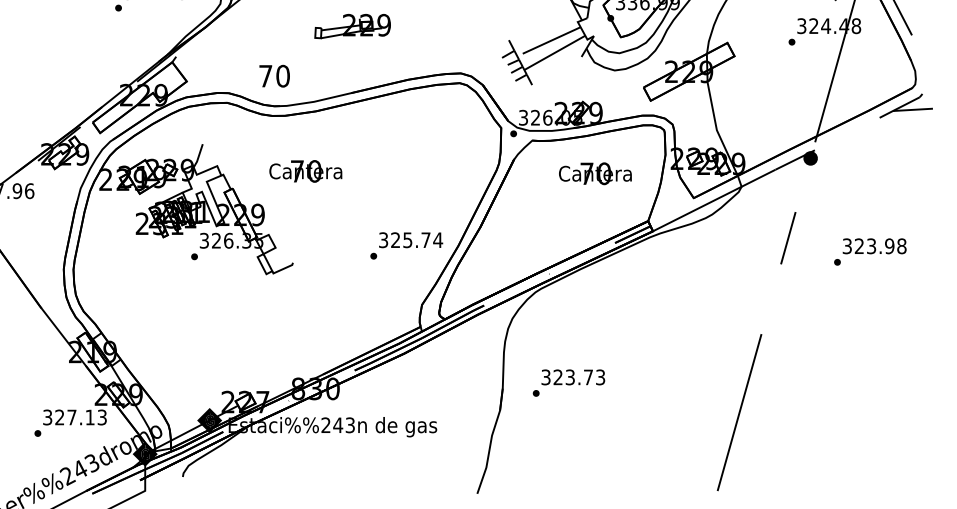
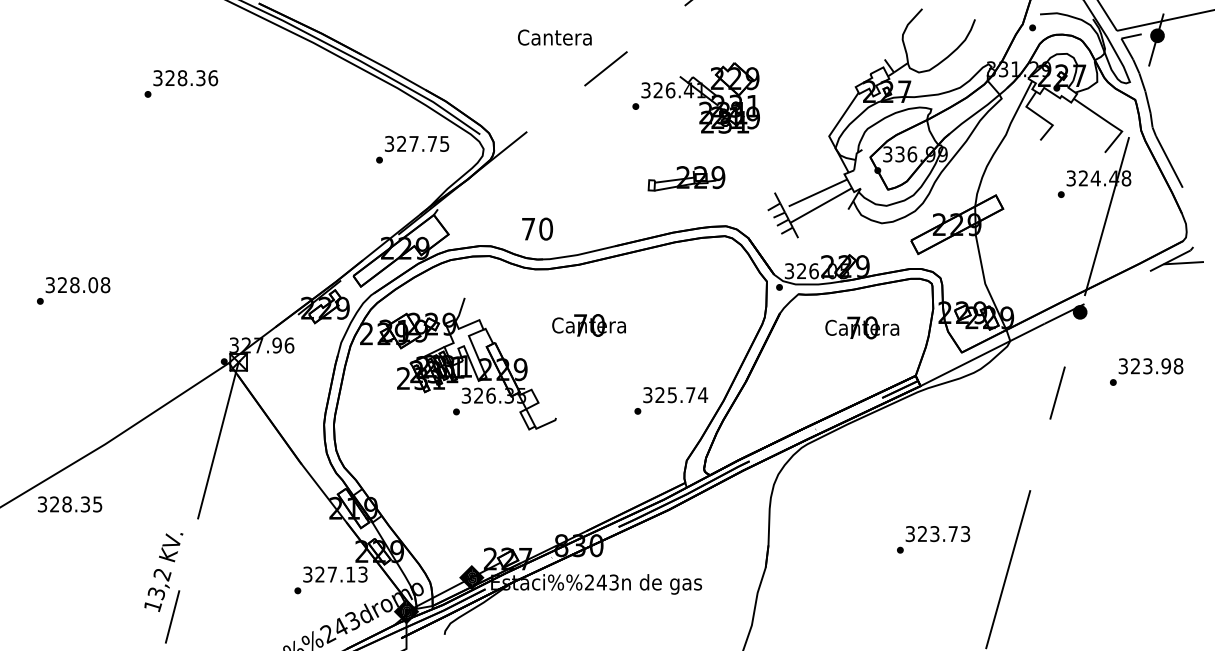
part: (352, 26) -> (686, 178), moved
text: (305, 171) -> (588, 325), moved
text: (870, 251) -> (1146, 371), moved
text: (568, 382) -> (933, 539), moved

